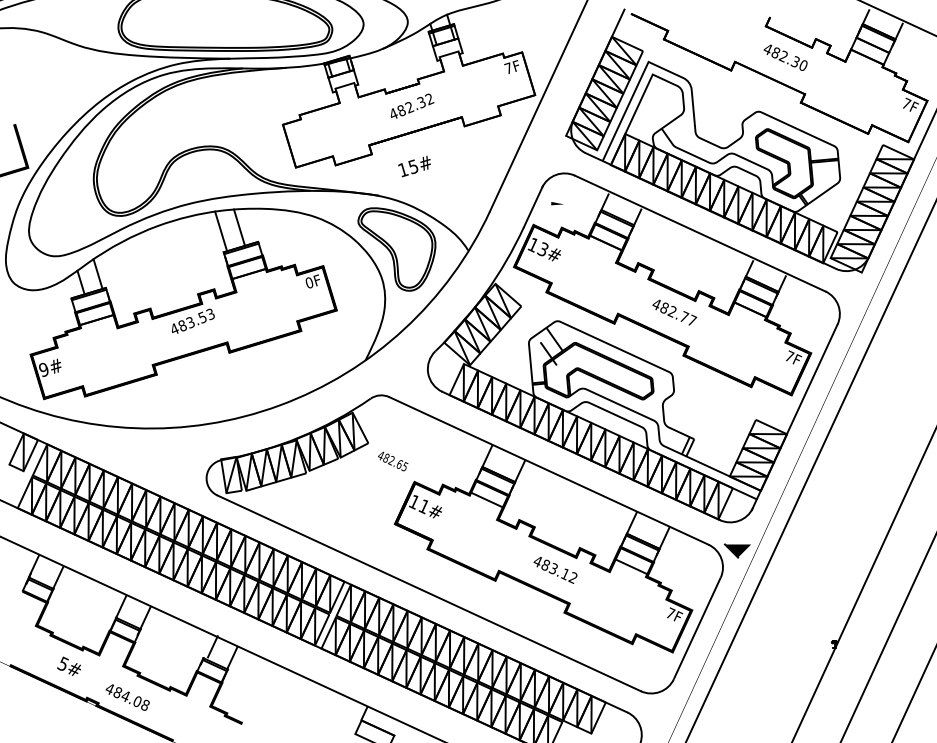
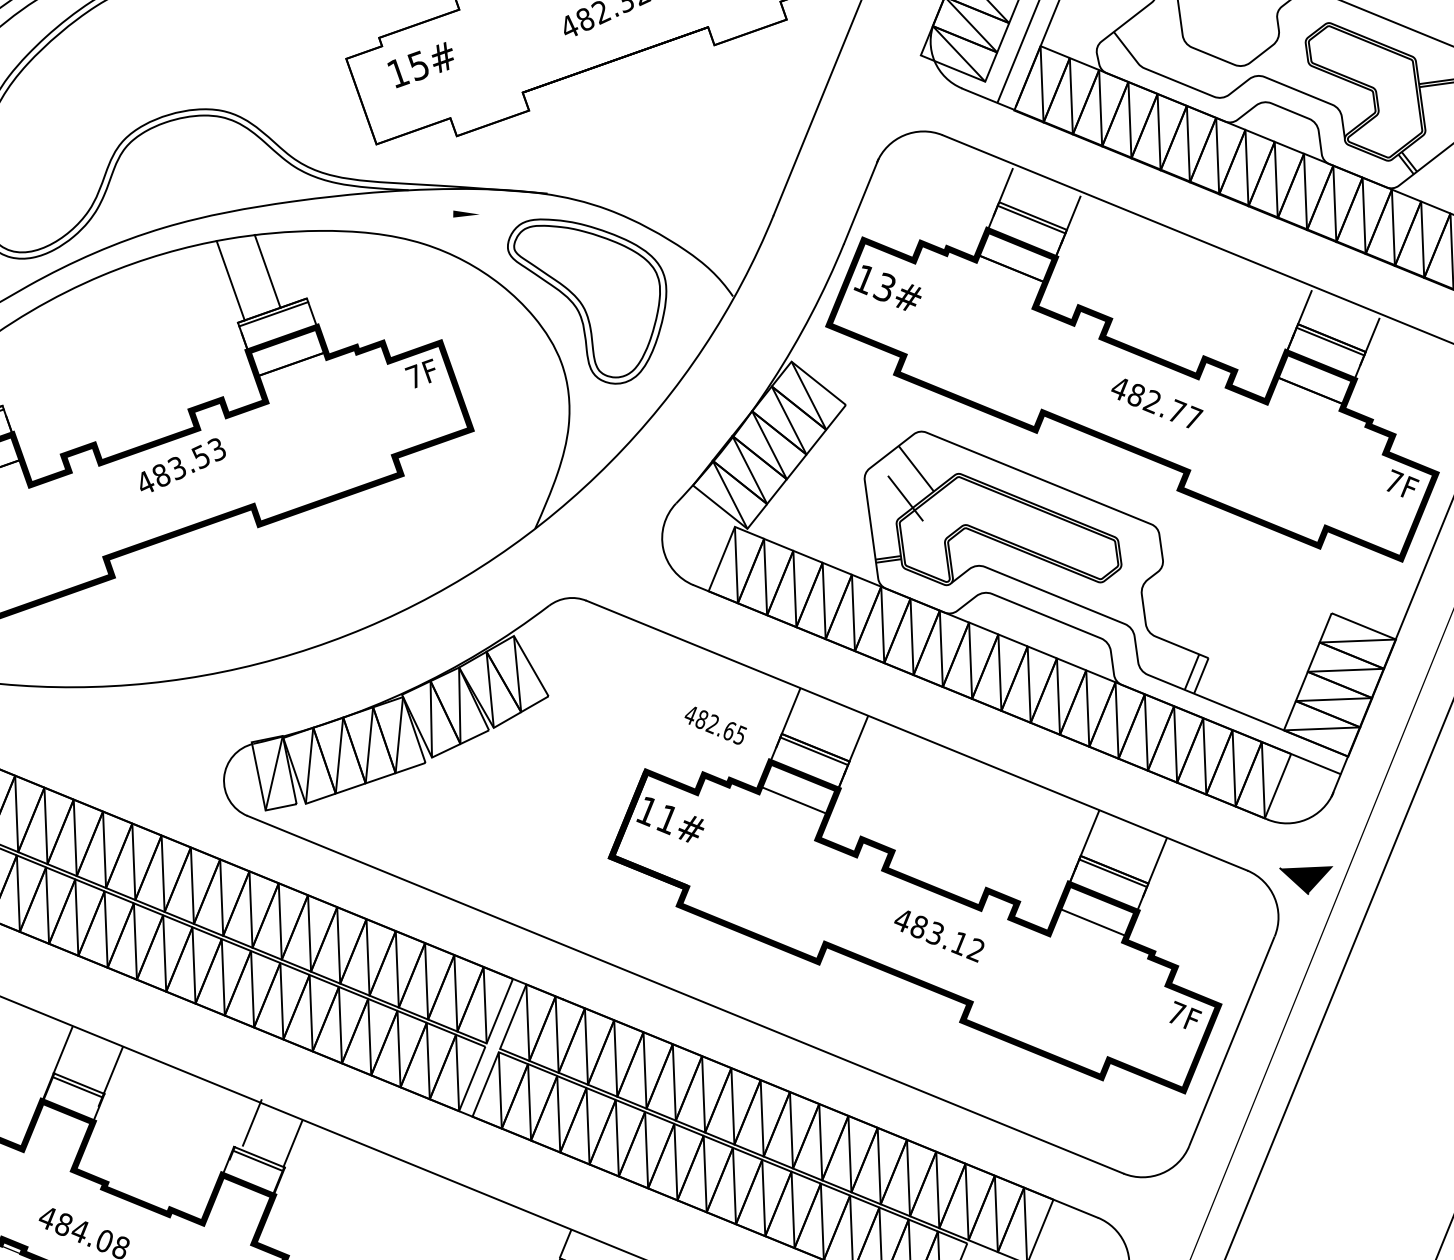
text: (414, 166) -> (420, 65), moved
line: (557, 203) -> (465, 213), moved
text: (309, 282) -> (414, 376), 0F -> 7F
text: (393, 461) -> (716, 725), moved

